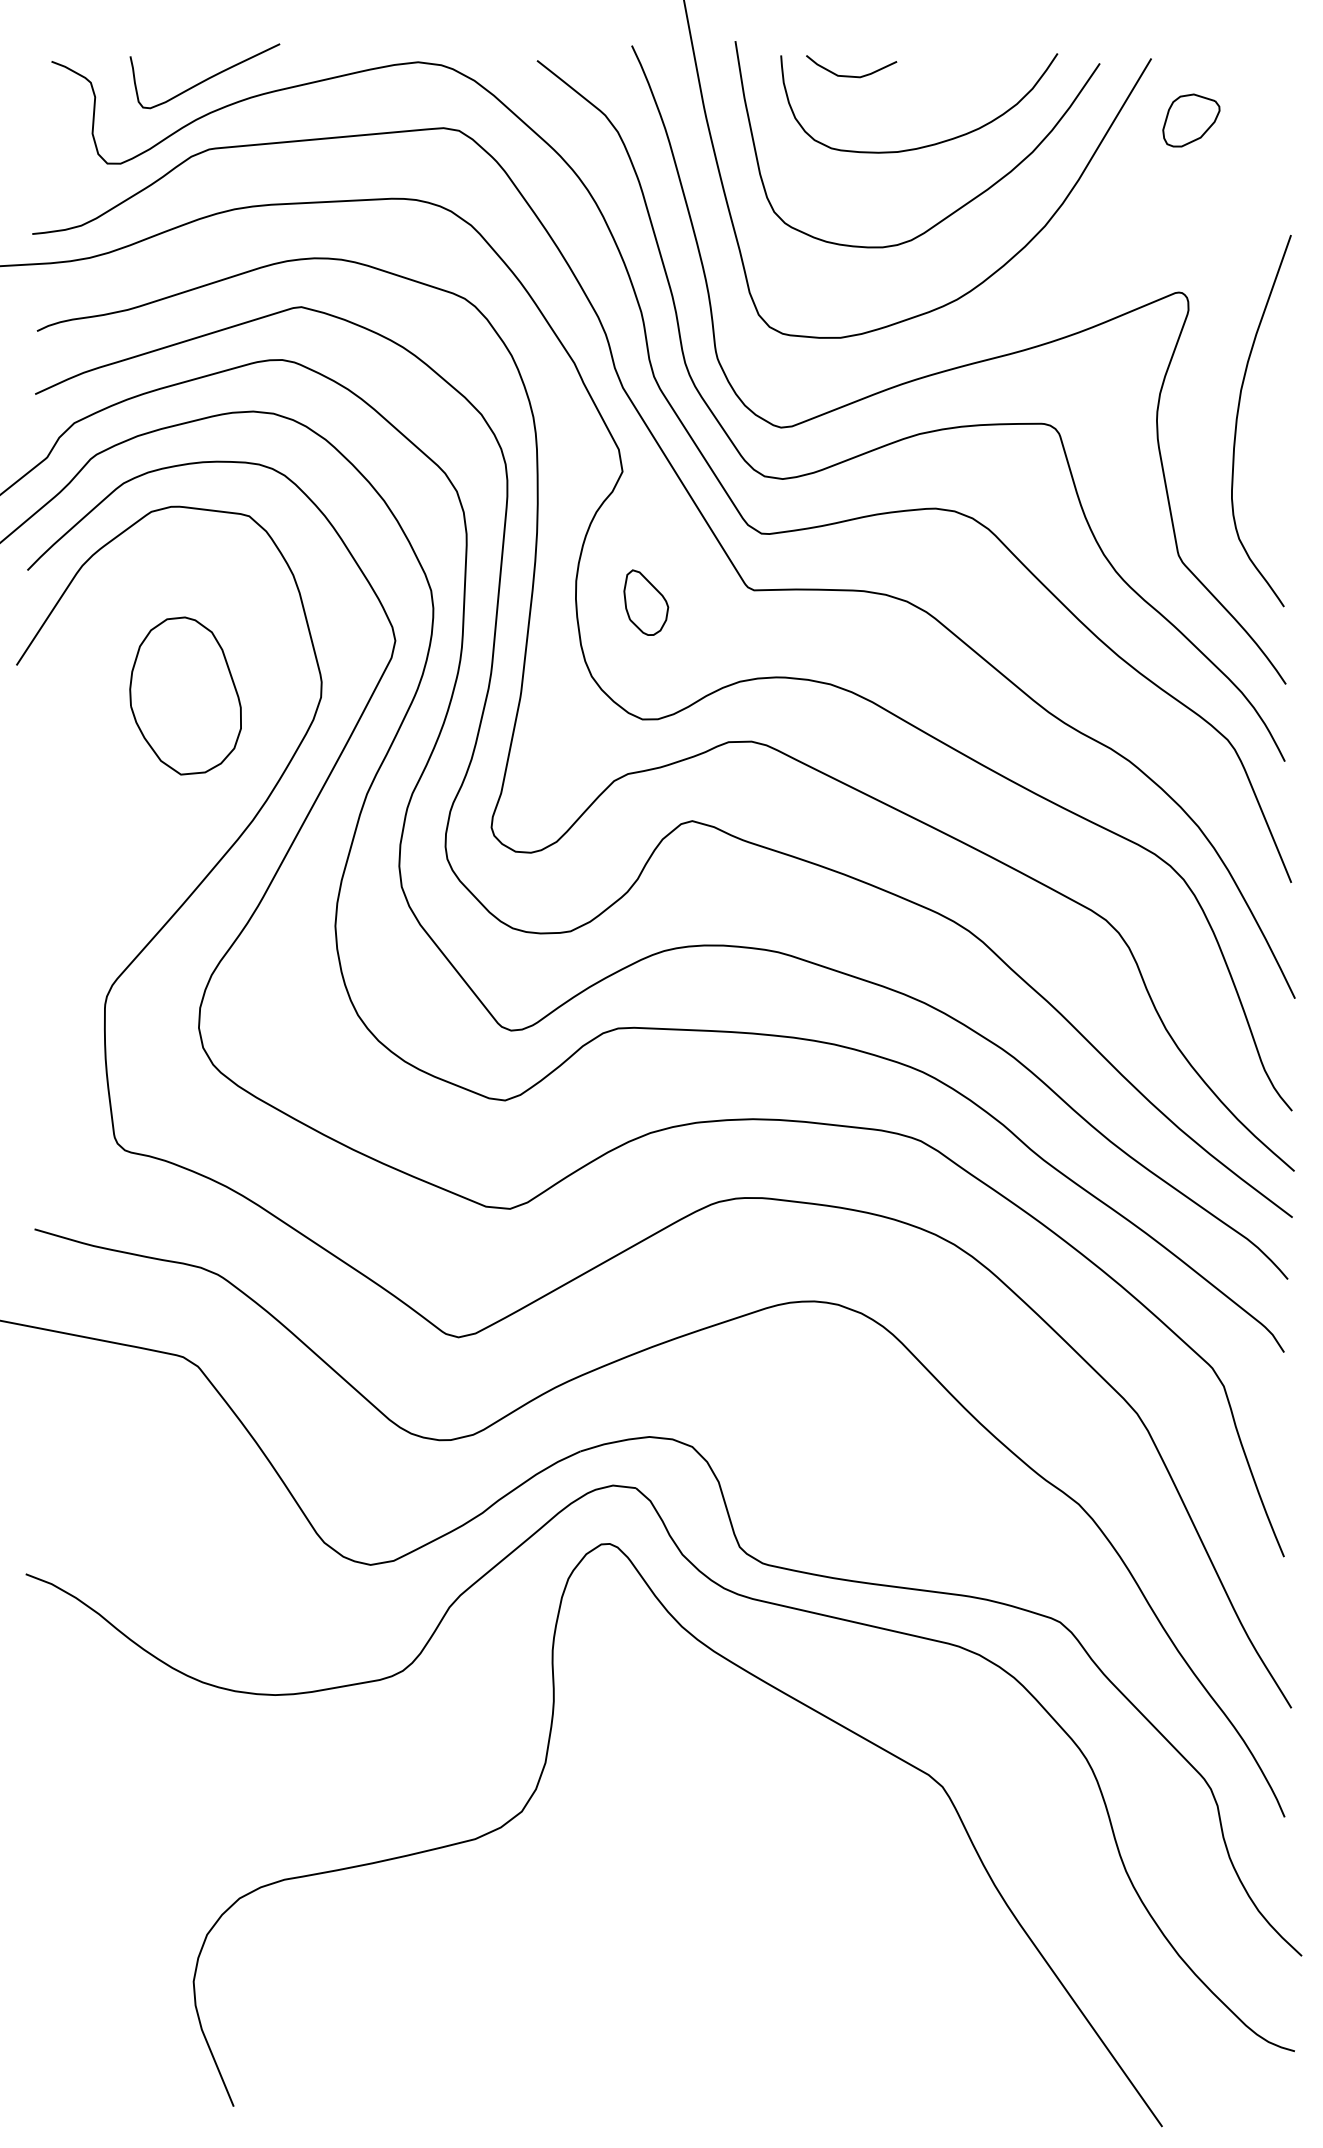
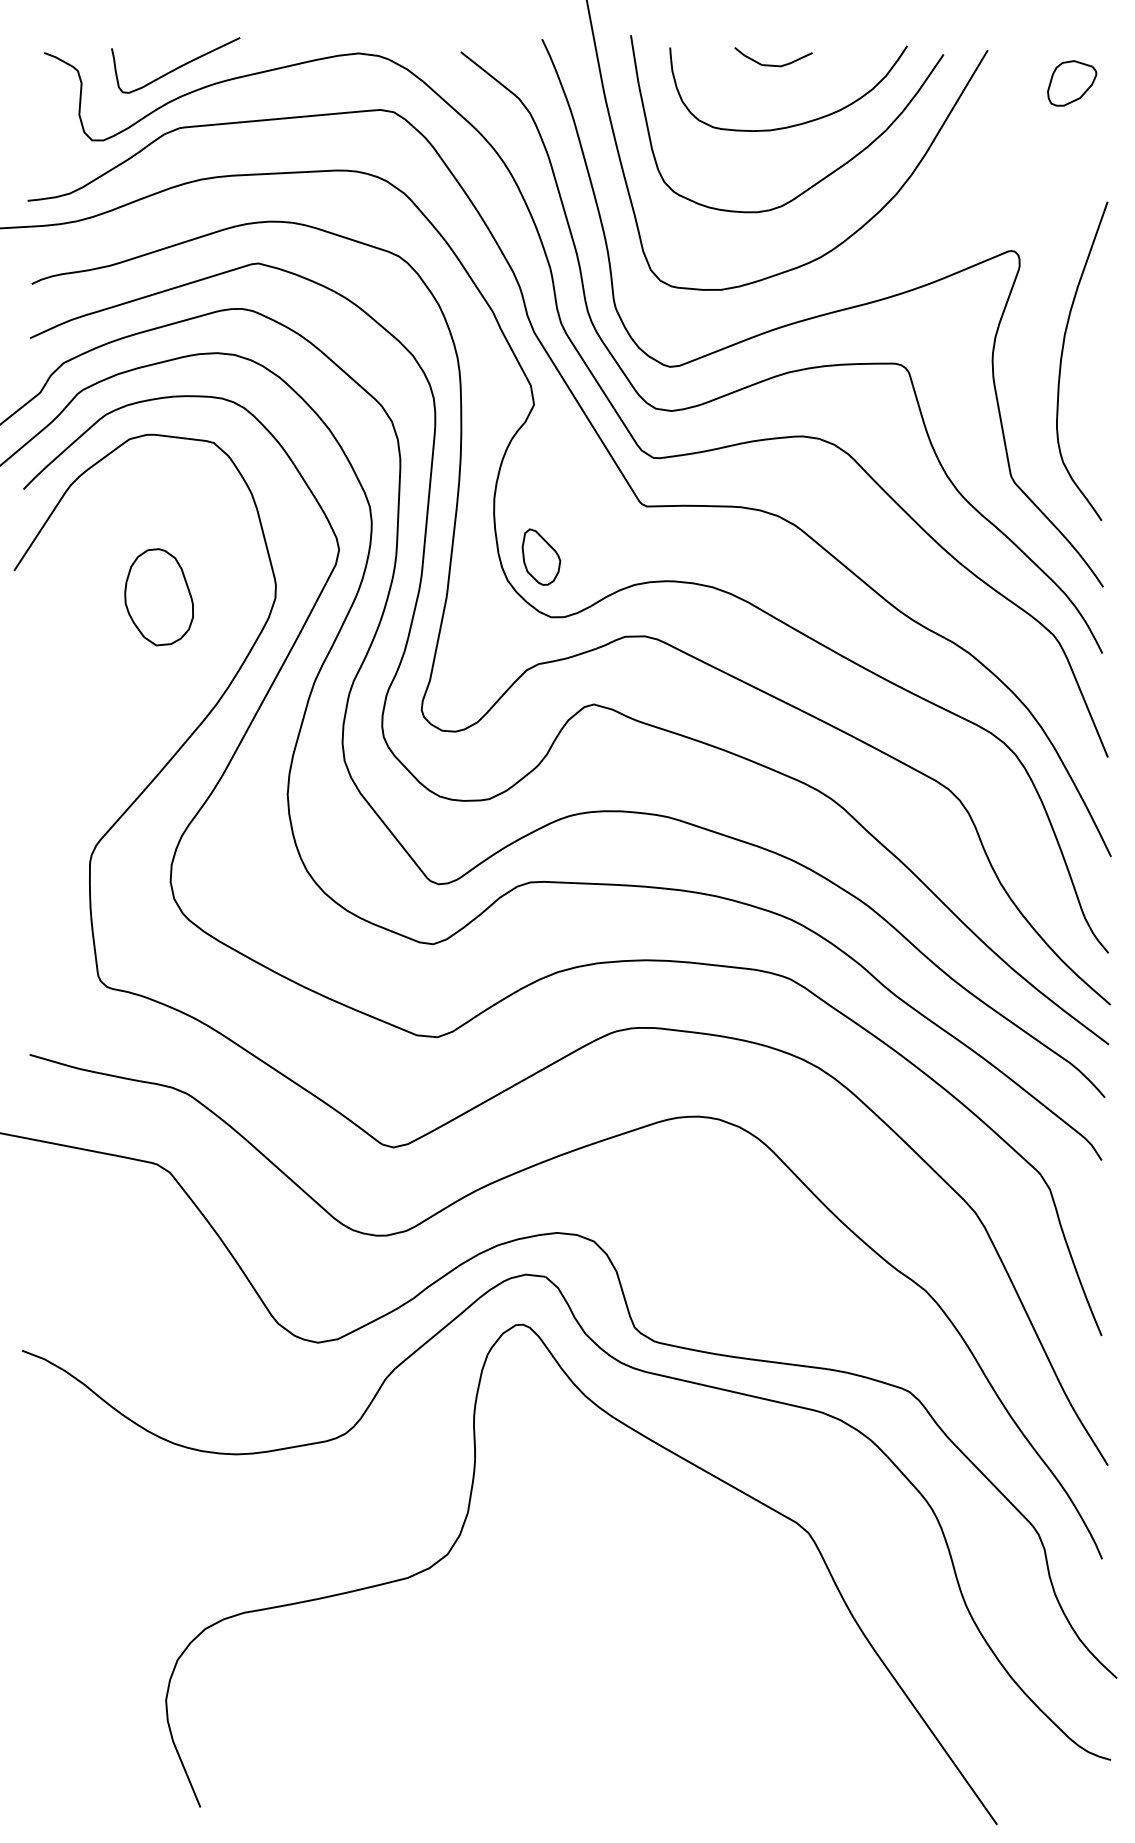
curve: (851, 75) -> (773, 64), moved
part: (1191, 120) -> (1072, 83), moved
part: (646, 601) -> (541, 556), moved
part: (184, 696) -> (158, 597), size x0.71

